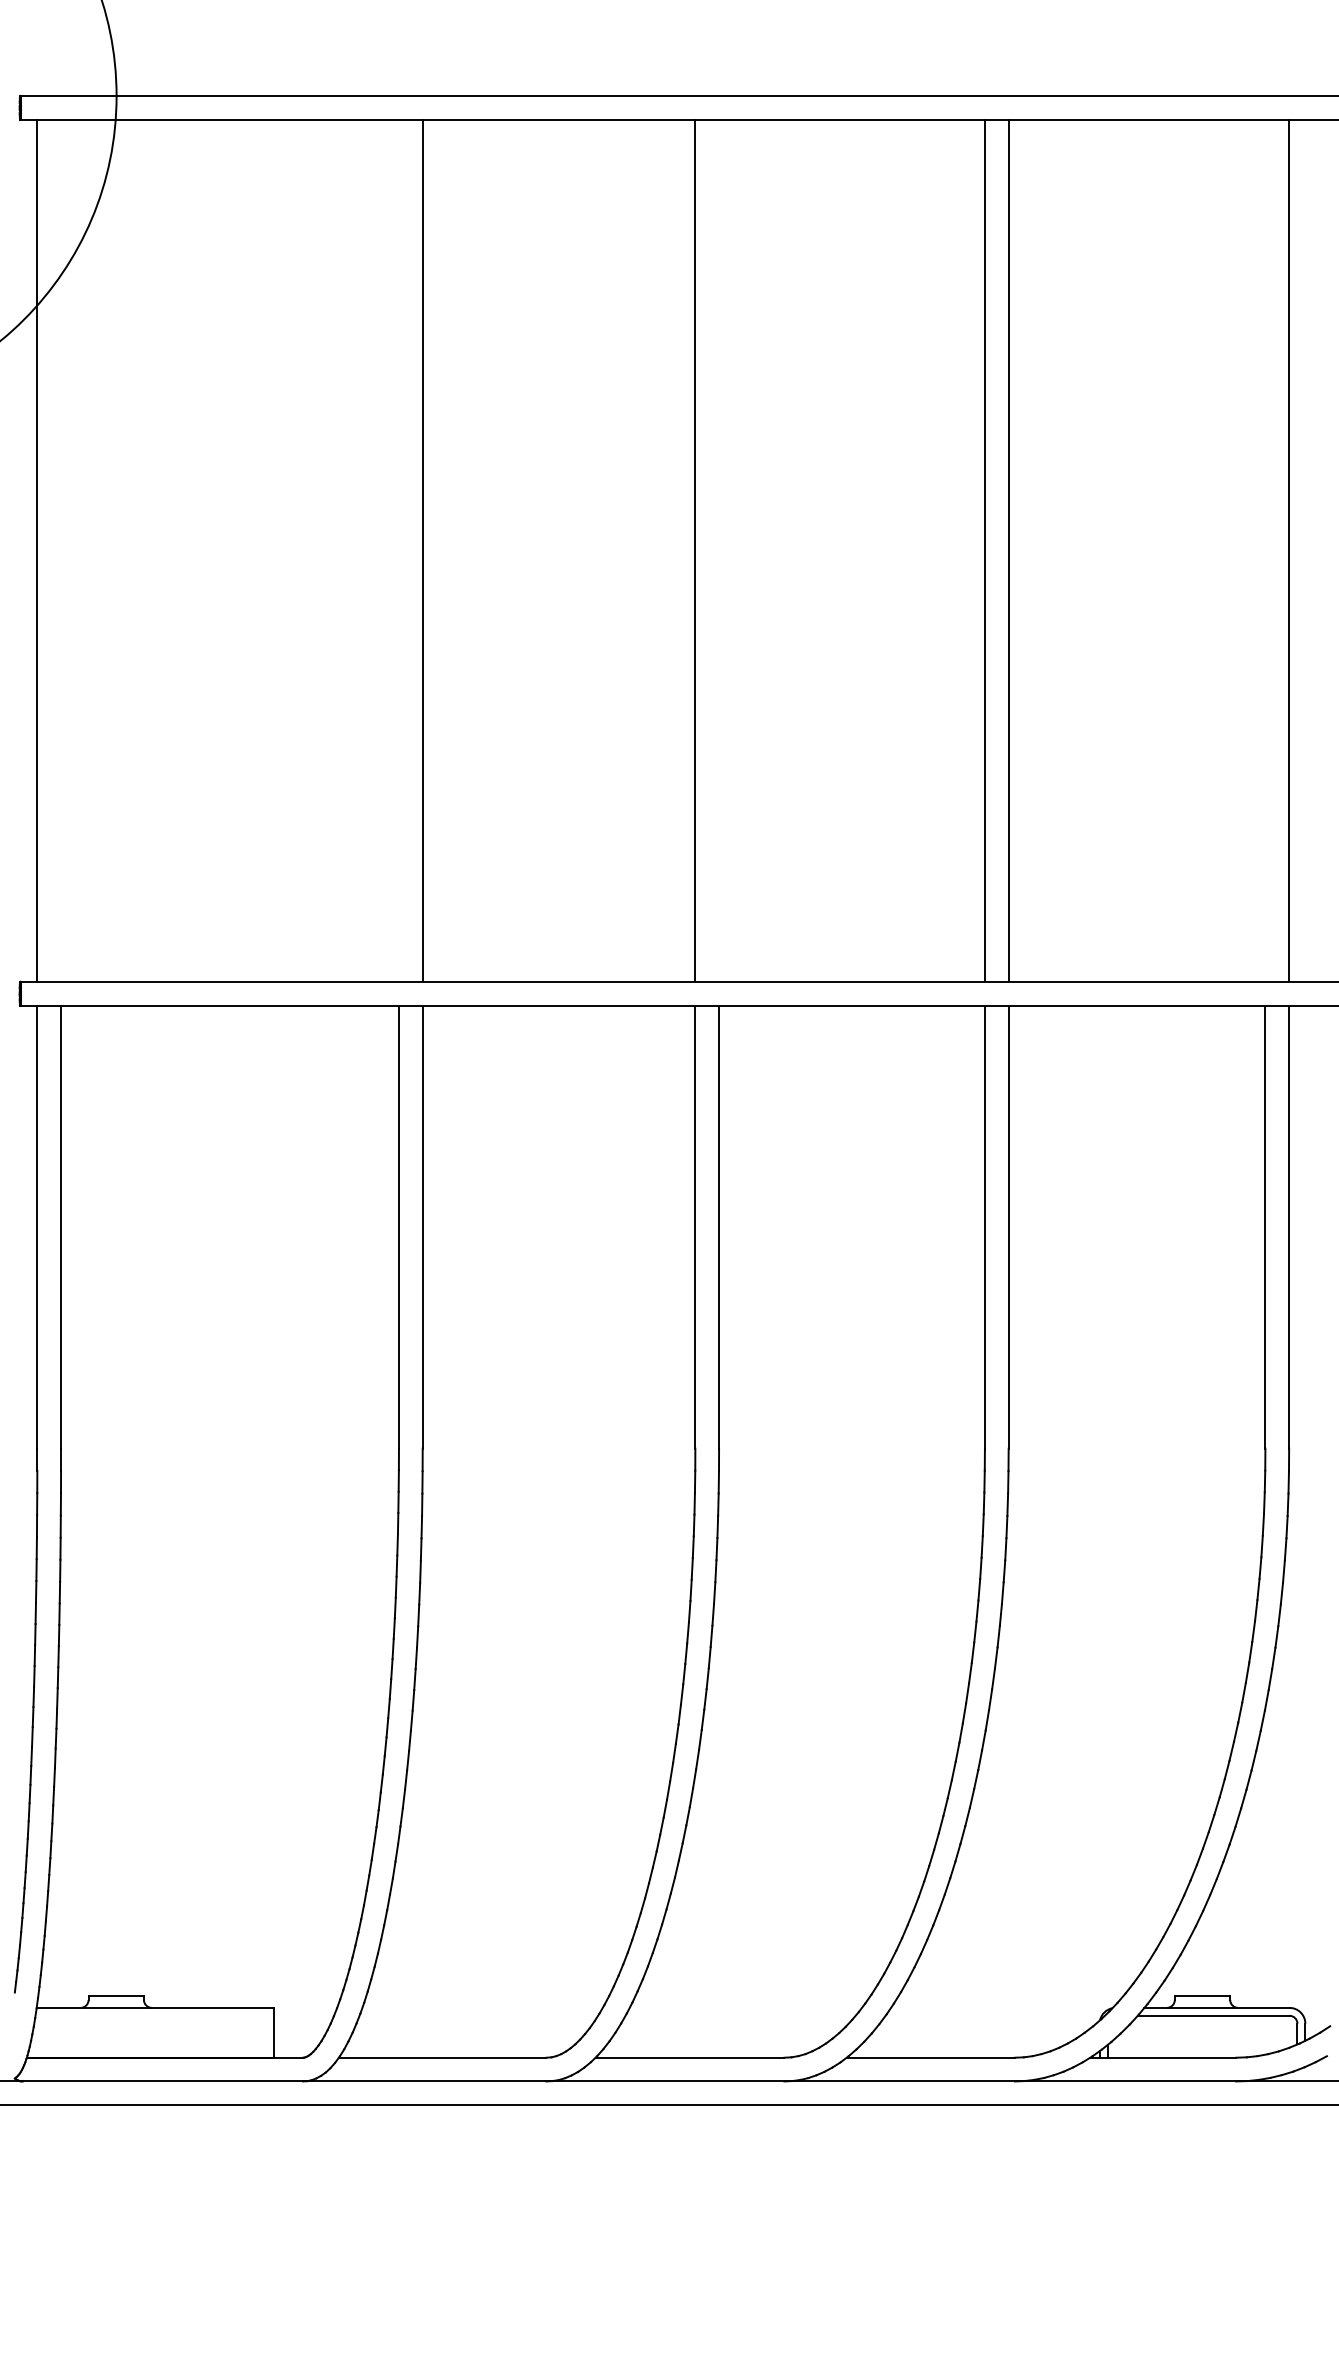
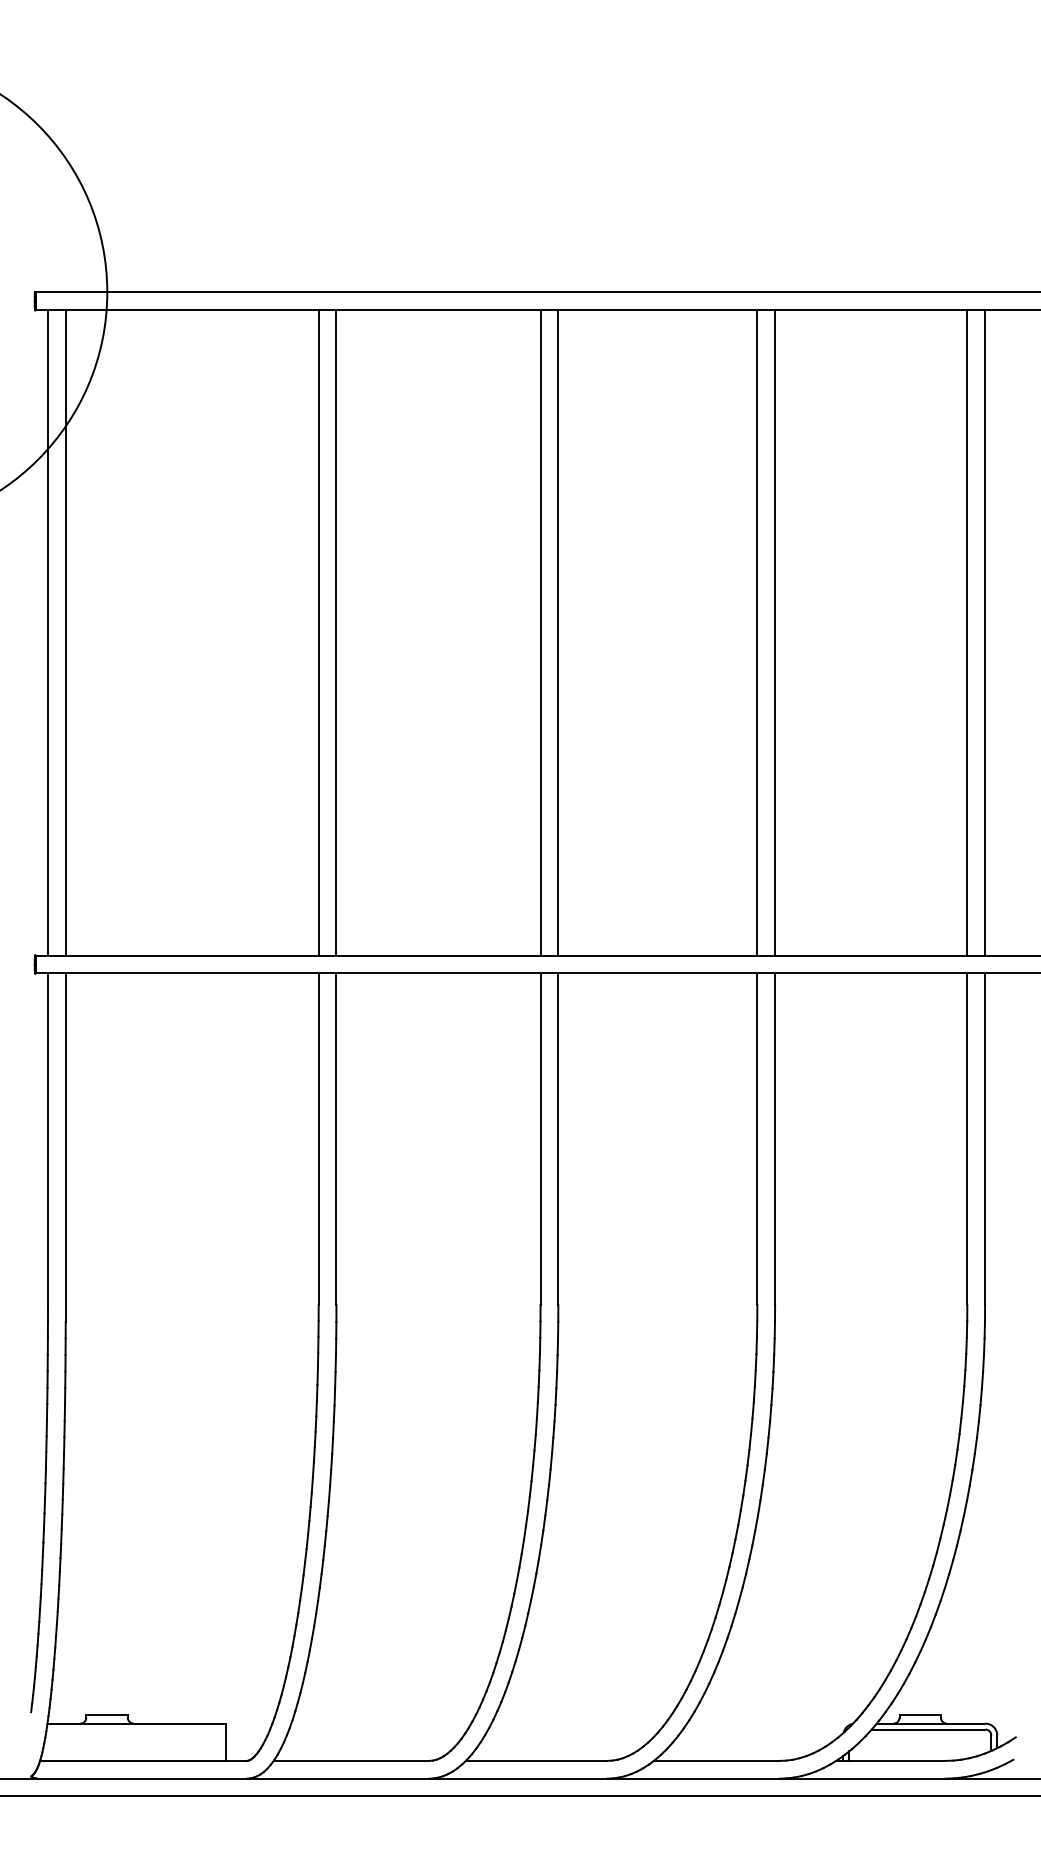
line: (60, 550) -> (65, 632), added
line: (398, 550) -> (318, 632), added
line: (719, 550) -> (558, 632), added
line: (1265, 550) -> (967, 632), added

